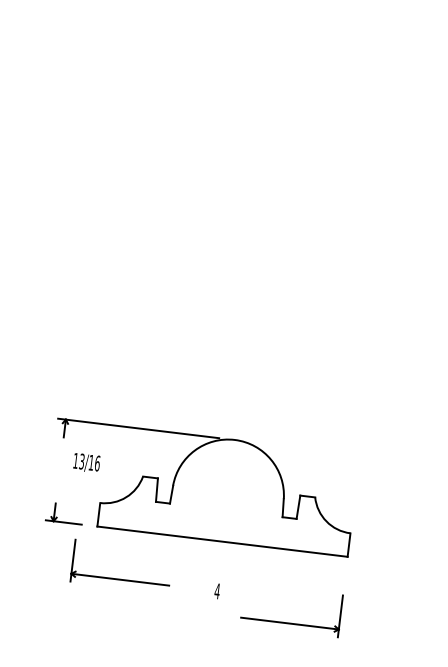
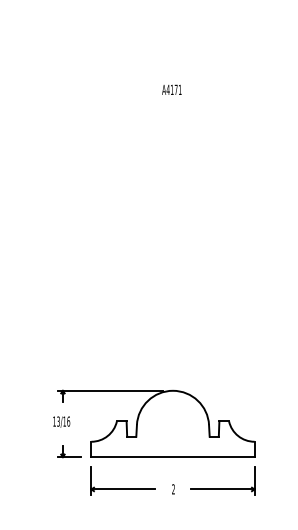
text: (86, 462) -> (61, 421), moved
part: (119, 578) -> (122, 488), moved
text: (217, 591) -> (173, 489), 4 -> 2
part: (289, 622) -> (222, 488), moved

